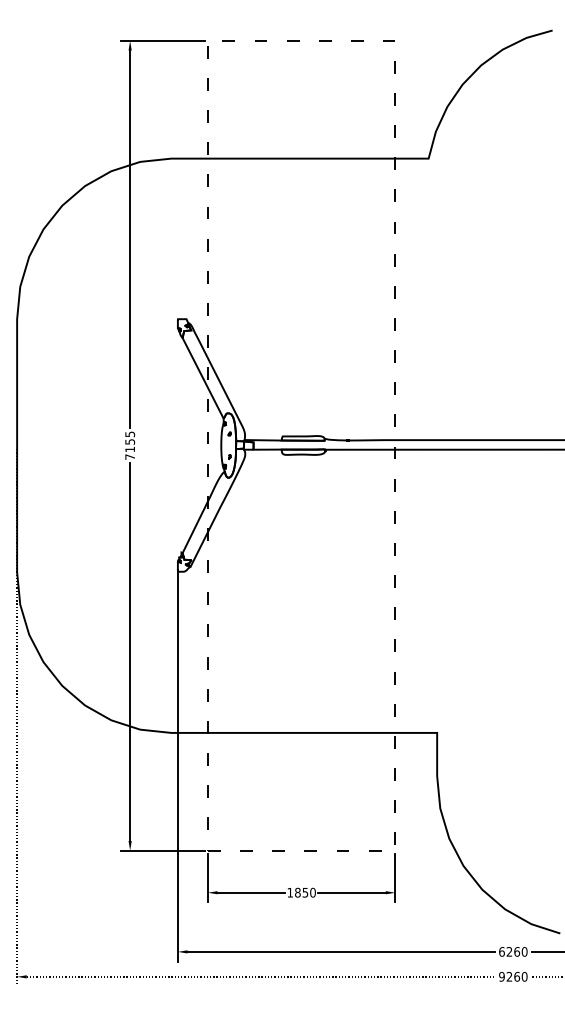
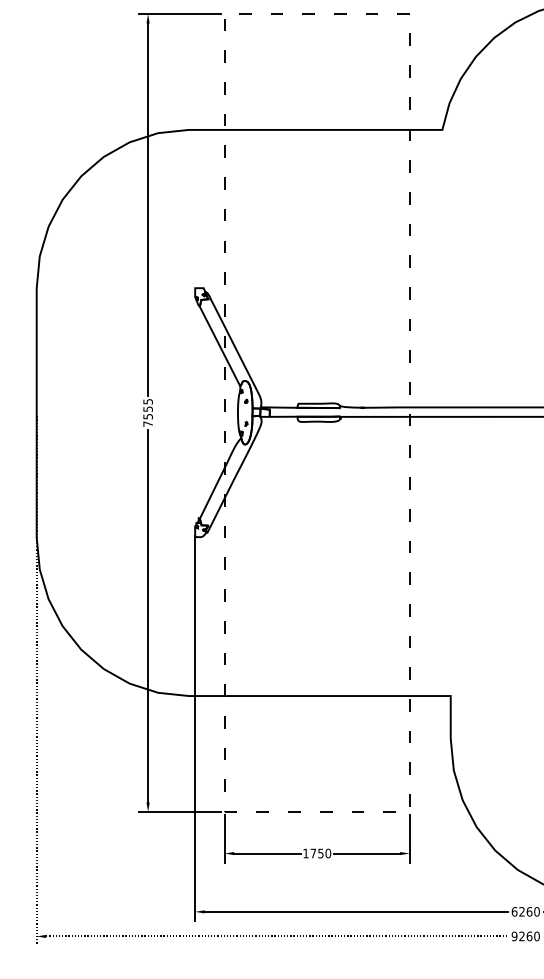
text: (130, 449) -> (148, 416), 7155 -> 7555
text: (297, 892) -> (313, 853), 1850 -> 1750

